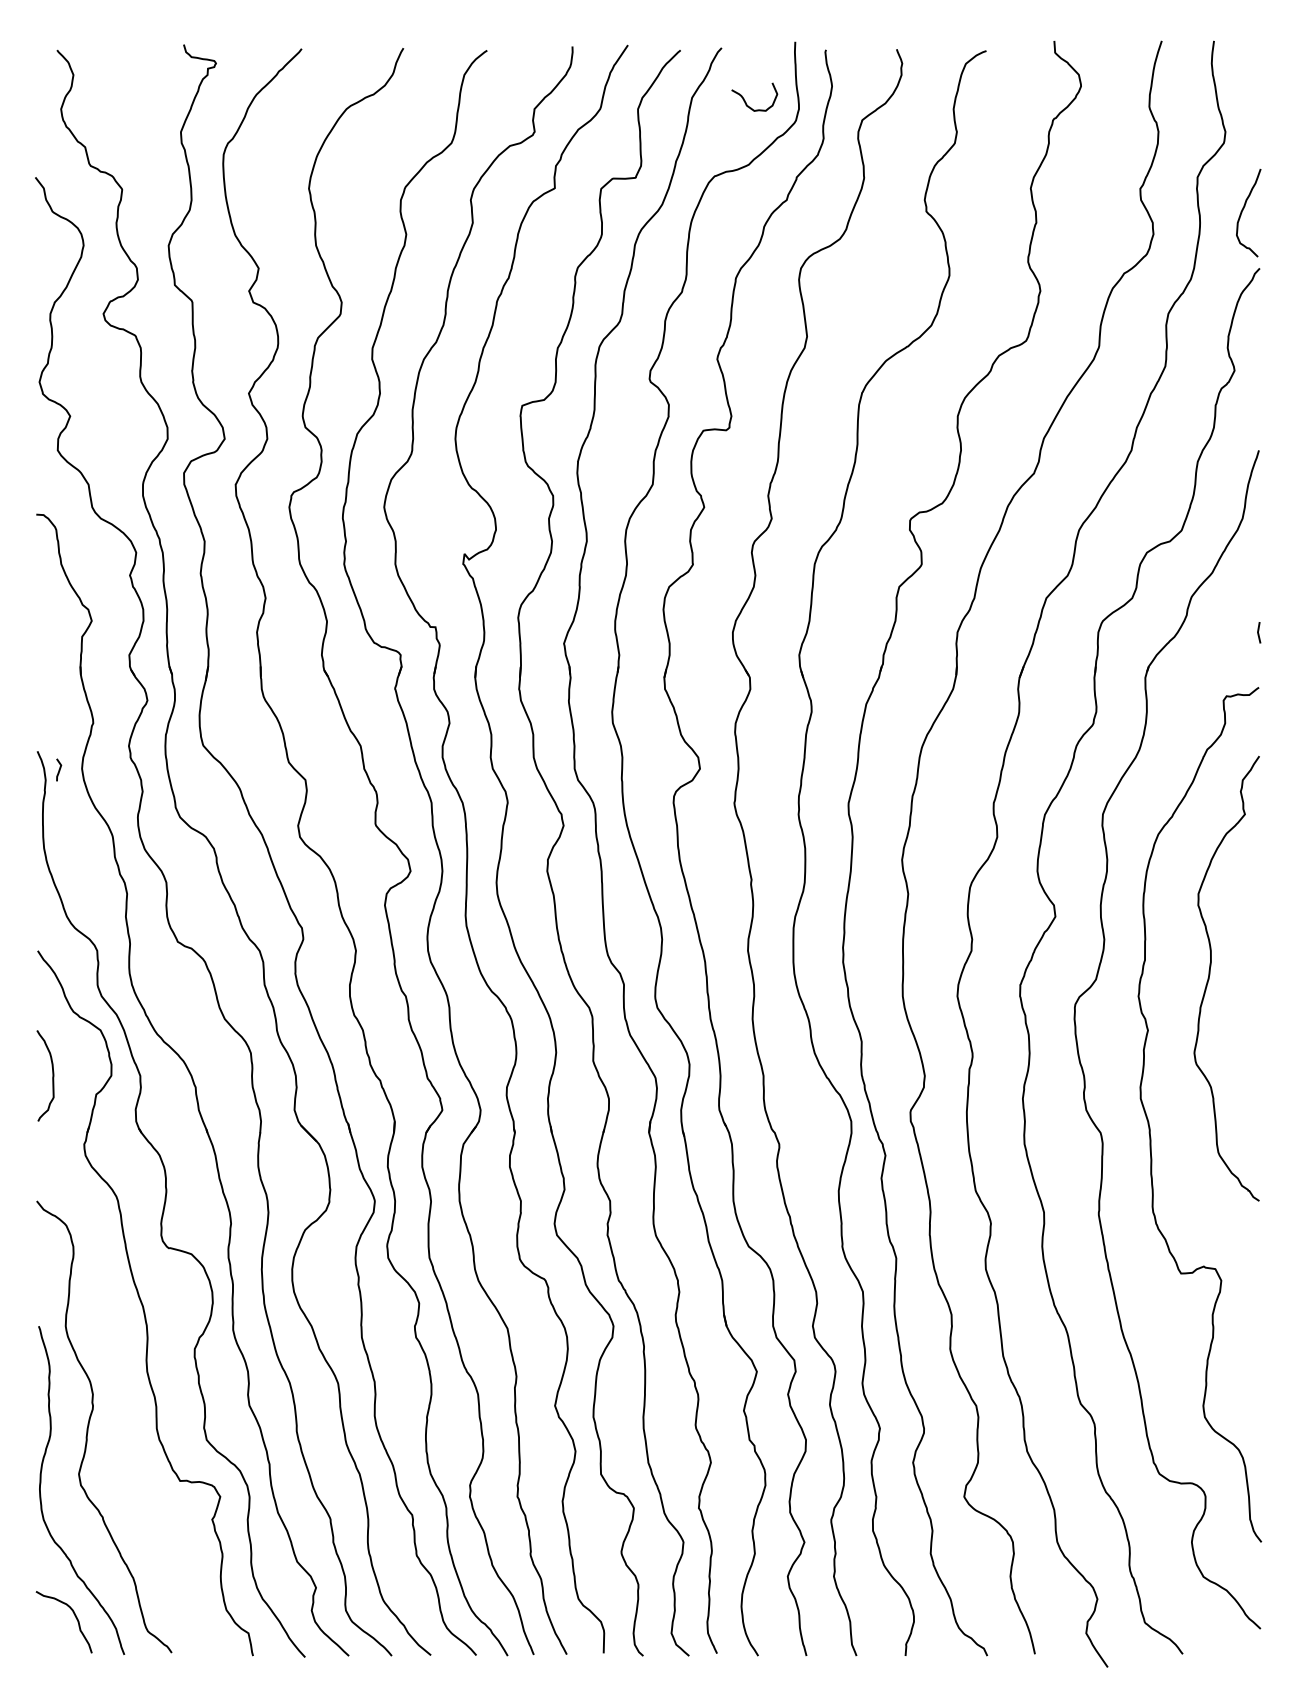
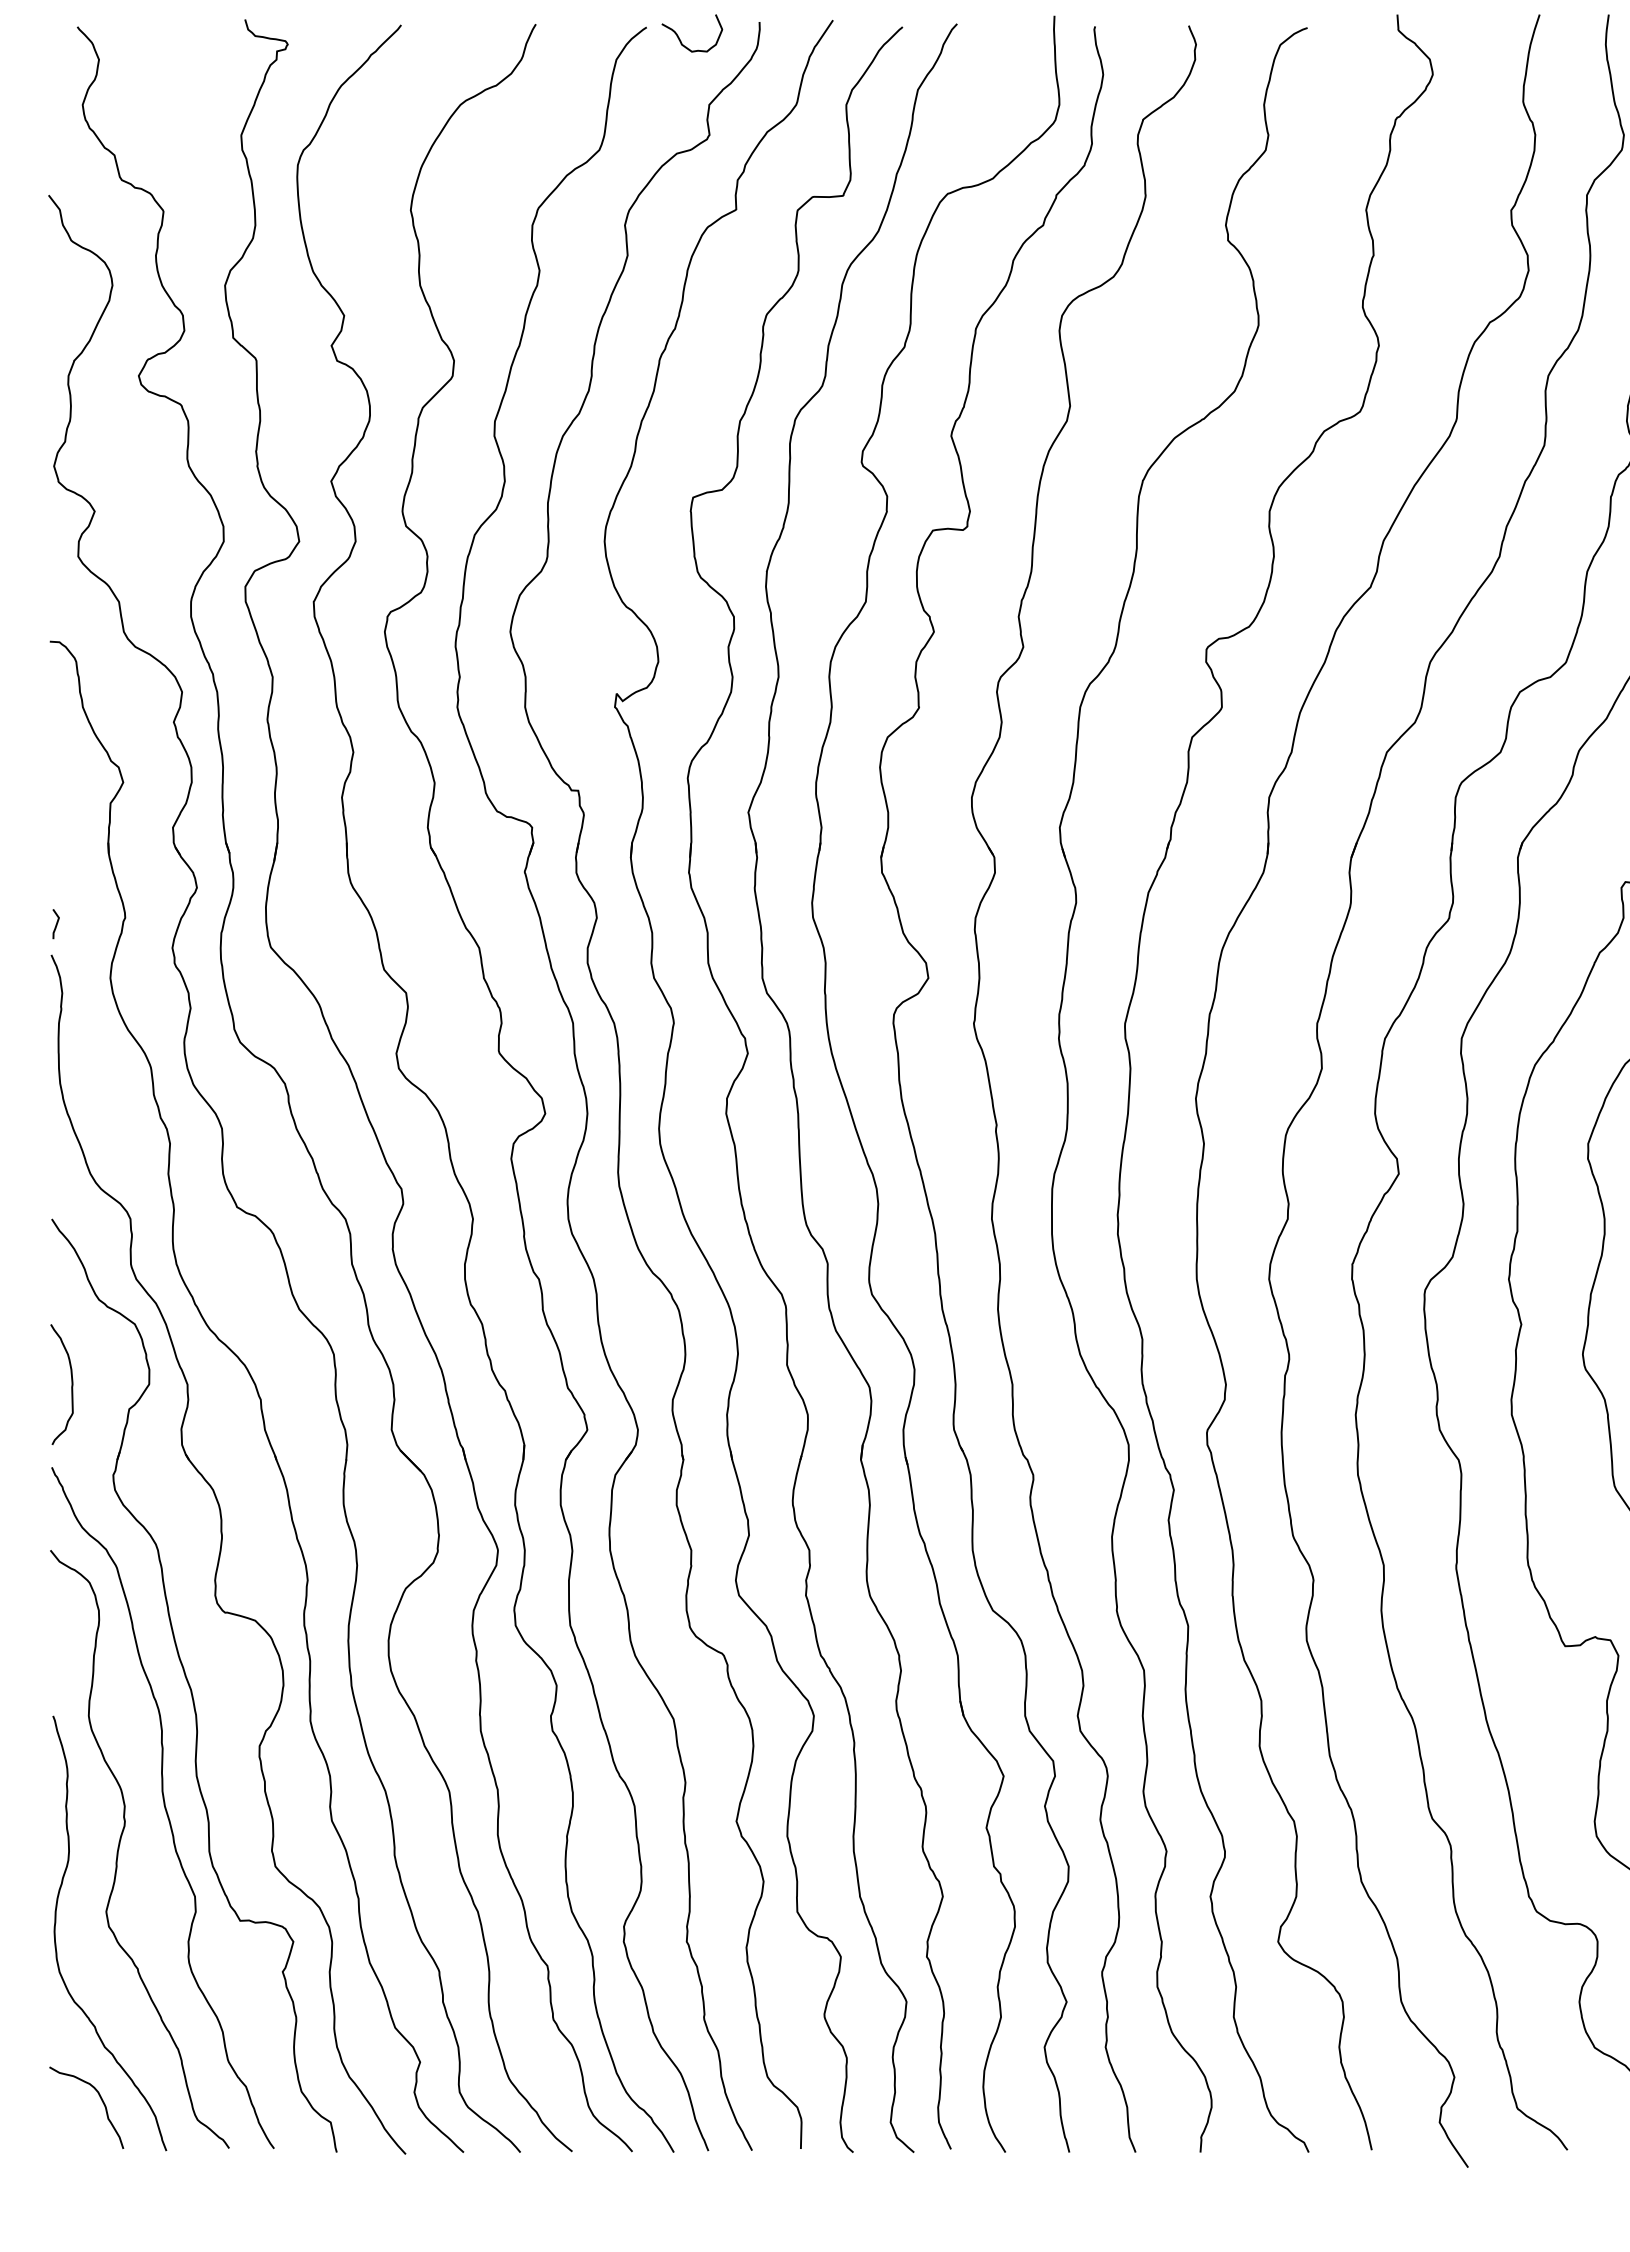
curve: (745, 100) -> (680, 37), moved
line: (59, 769) -> (56, 923), moved
curve: (122, 1395) -> (163, 1807), added

